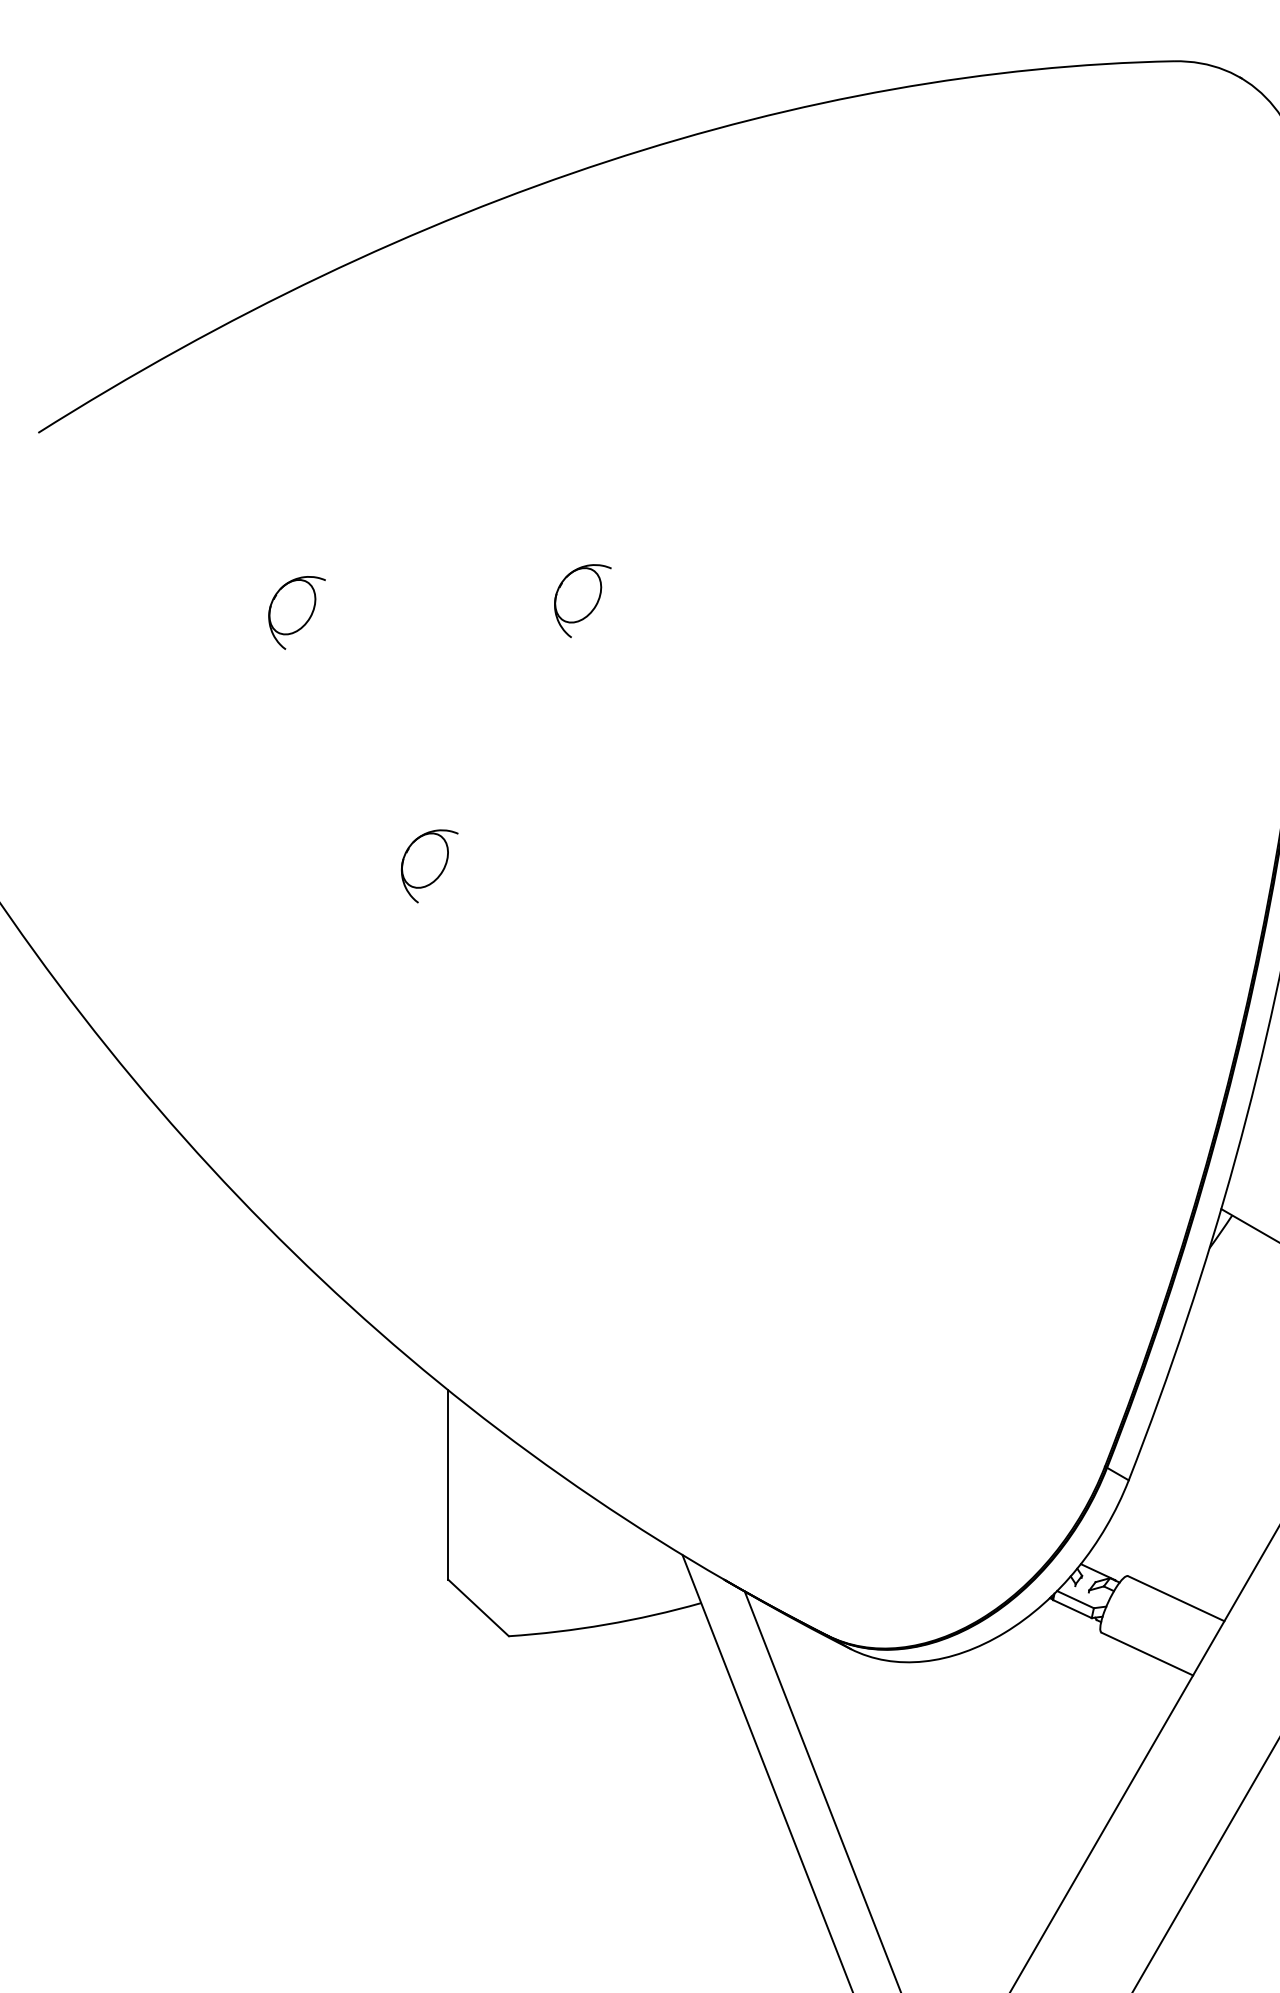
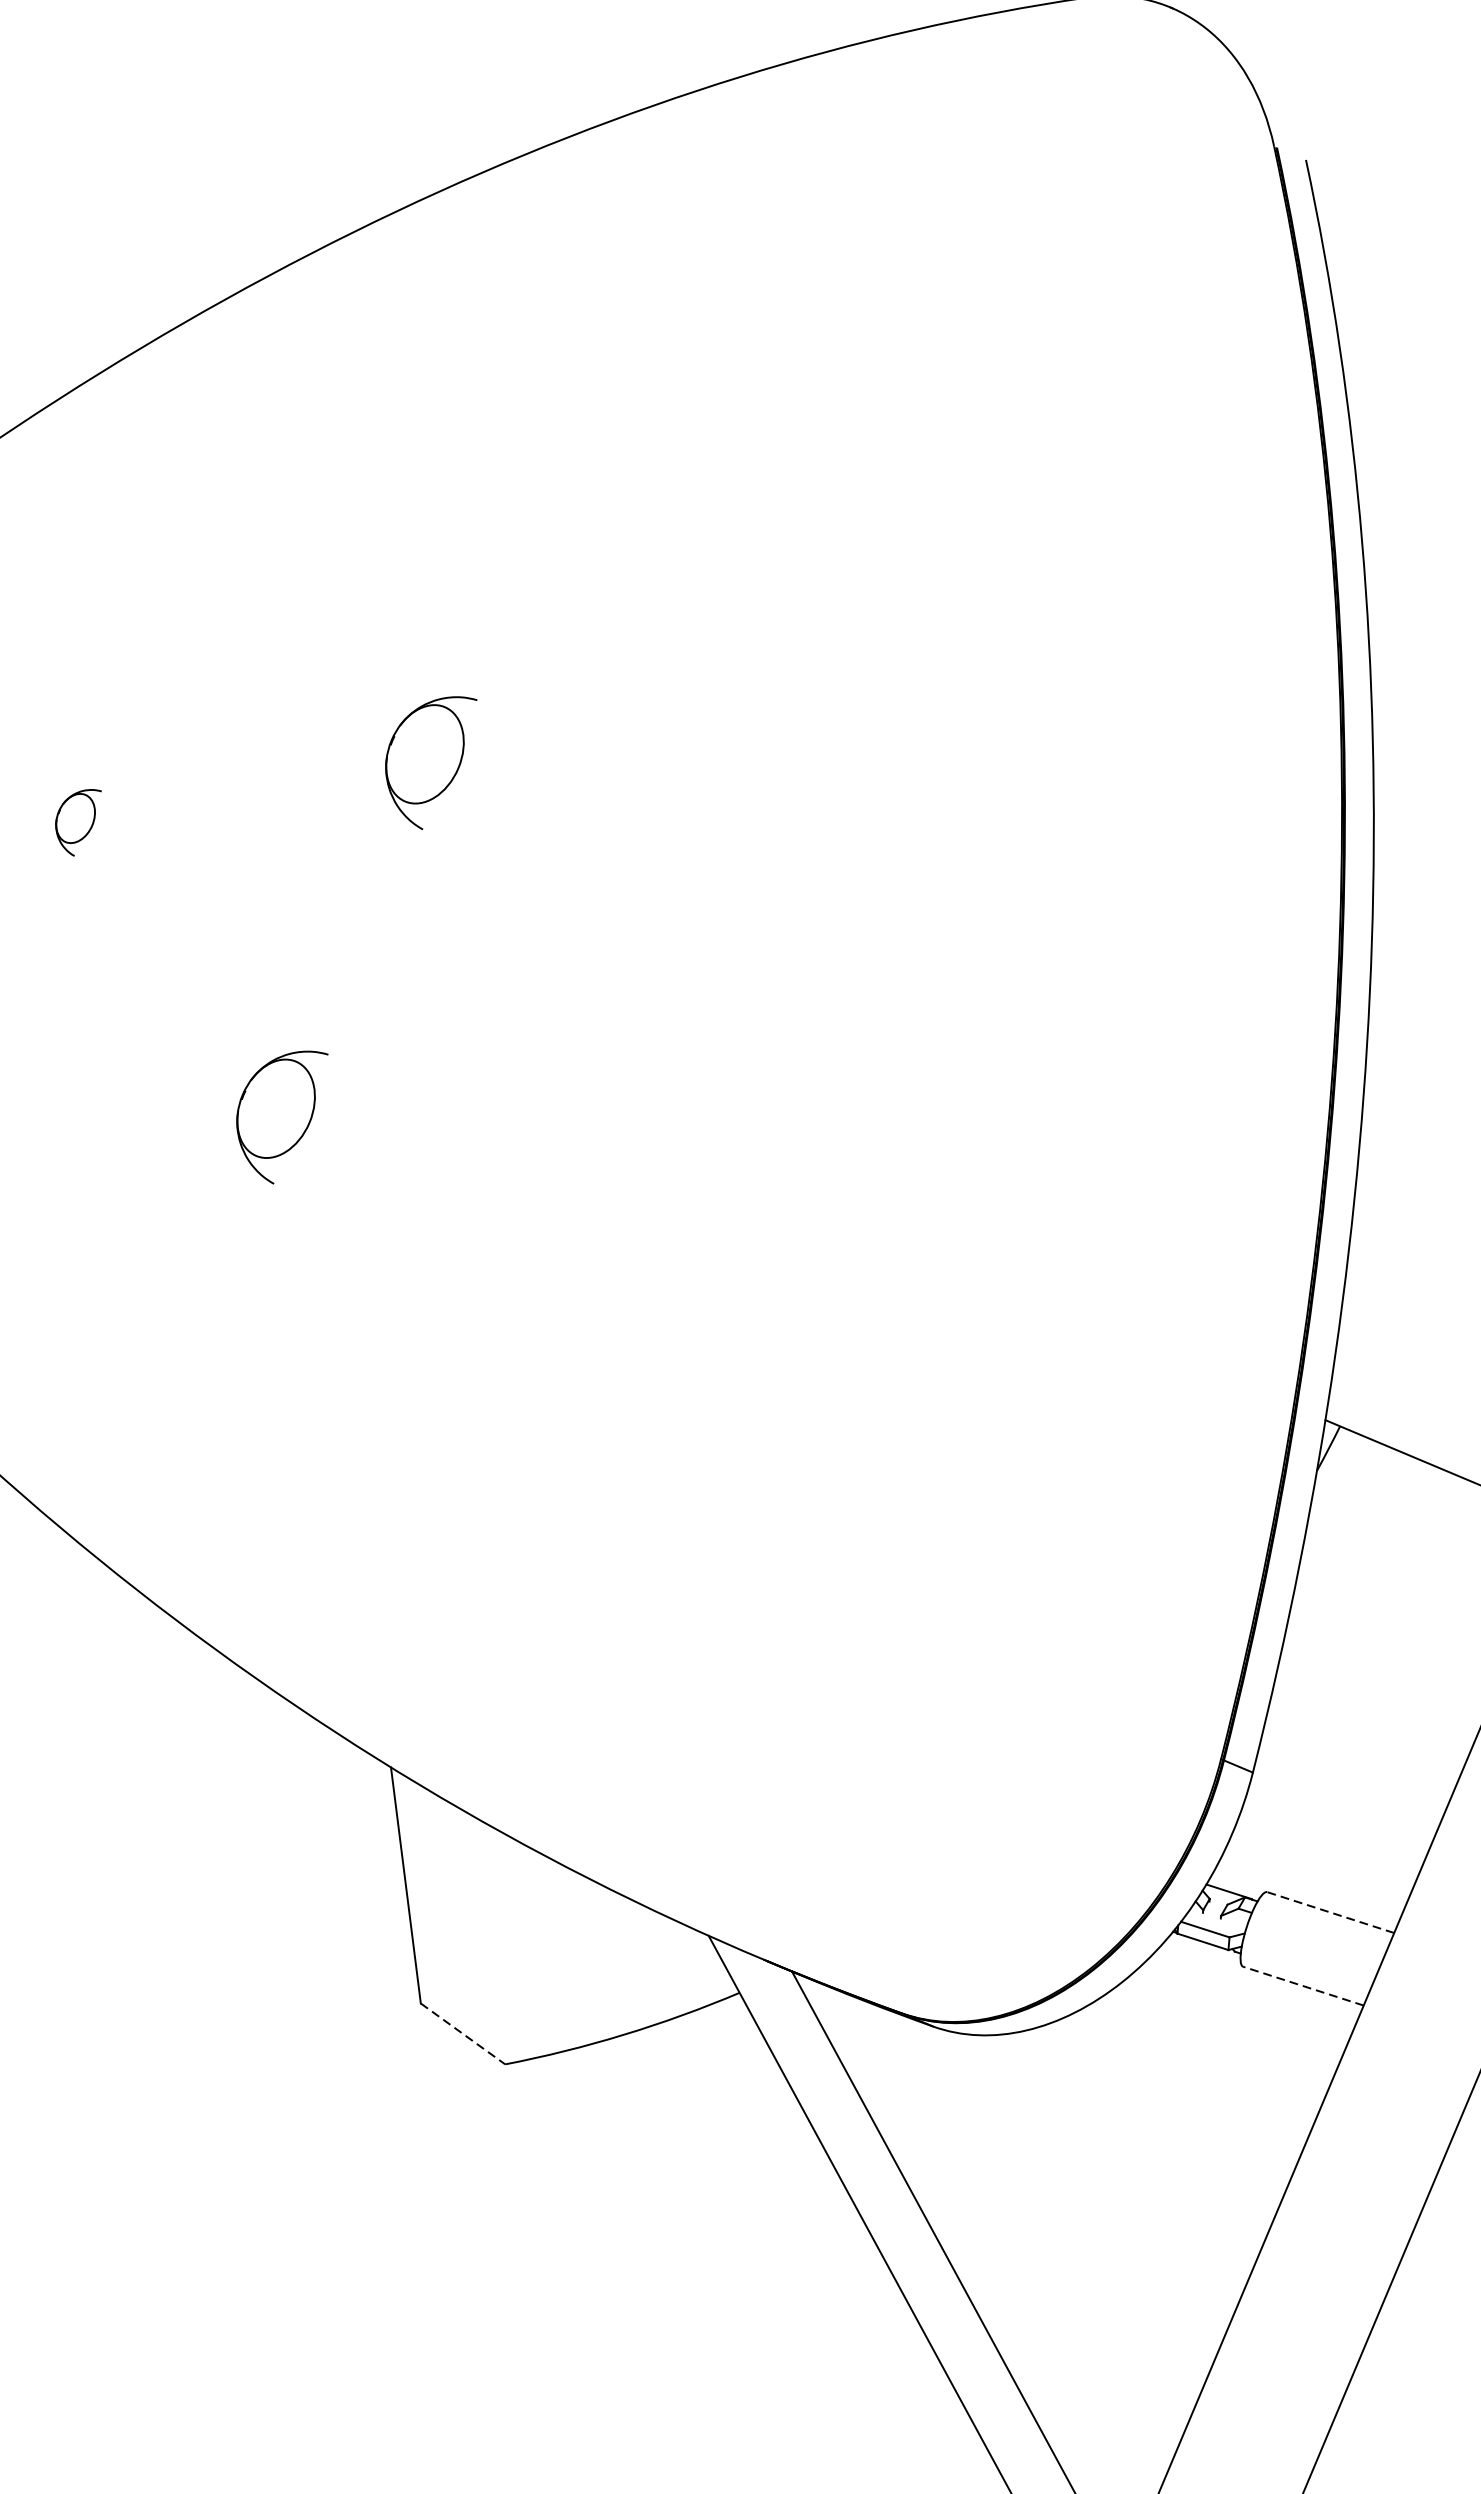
part: (582, 600) -> (433, 762), size x1.4
part: (296, 612) -> (79, 822), size x0.7
part: (429, 866) -> (285, 1118), size x1.4
line: (1175, 1598) -> (1329, 1912), solid -> dashed
line: (478, 1608) -> (463, 2034), solid -> dashed
line: (1146, 1653) -> (1302, 1985), solid -> dashed

